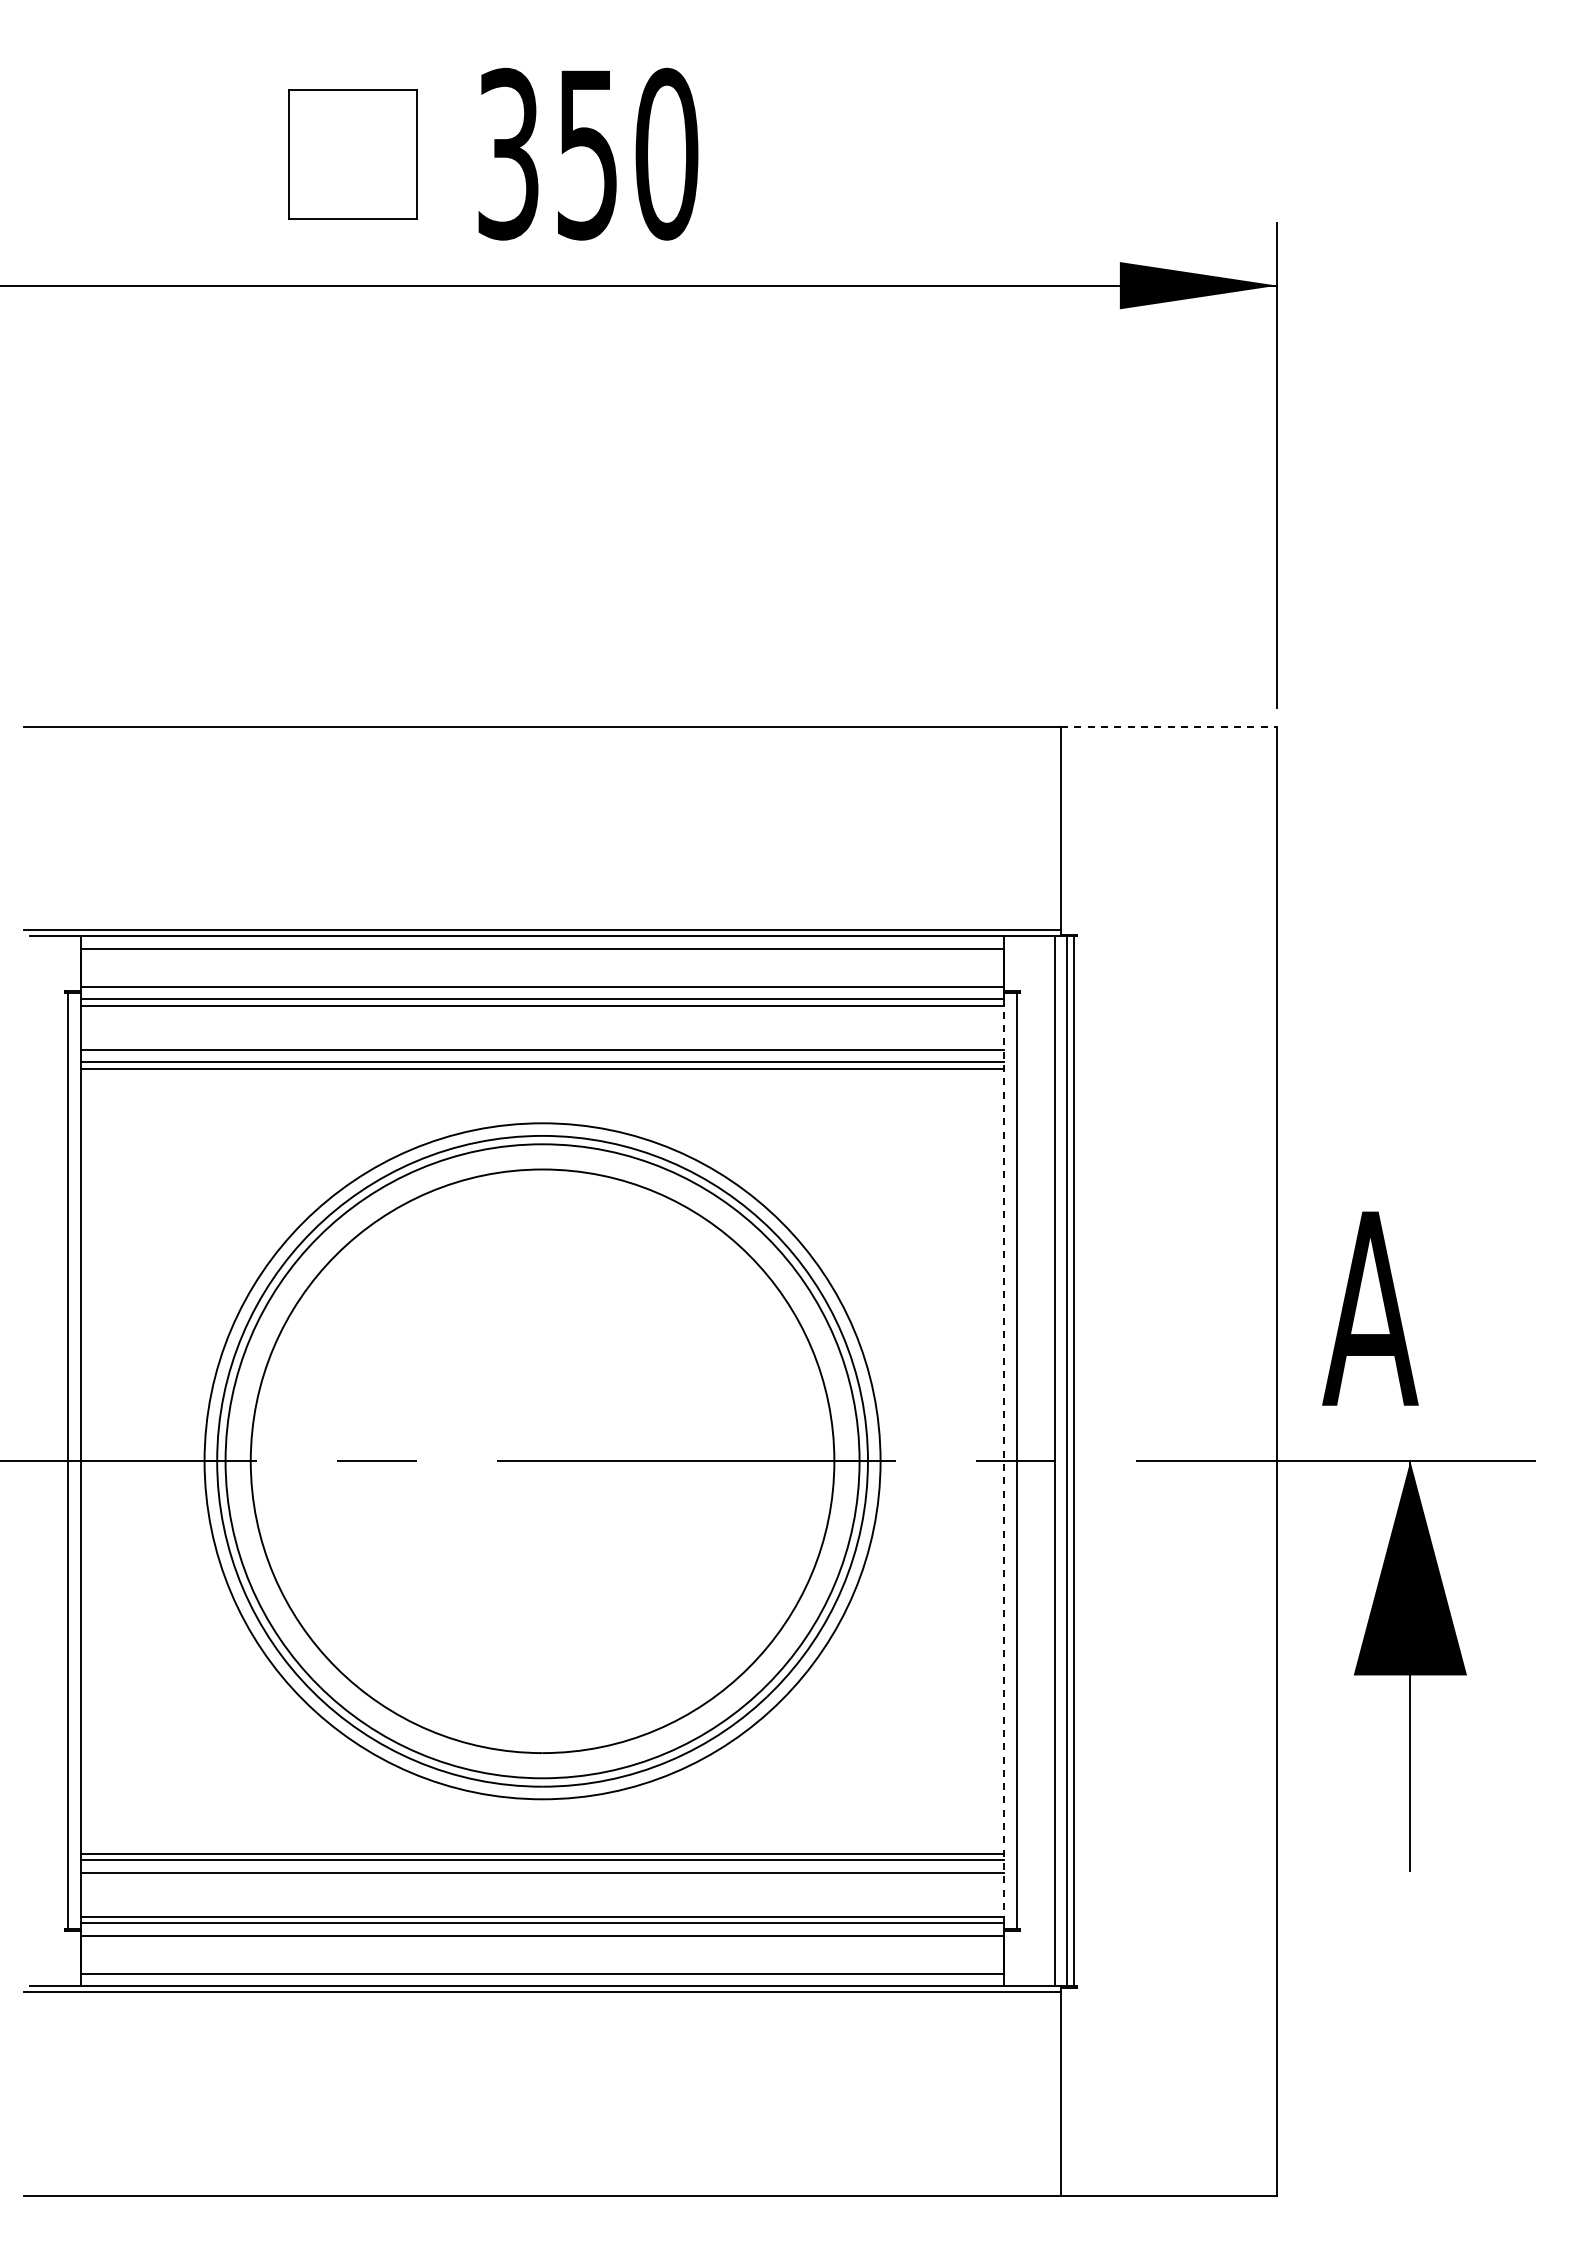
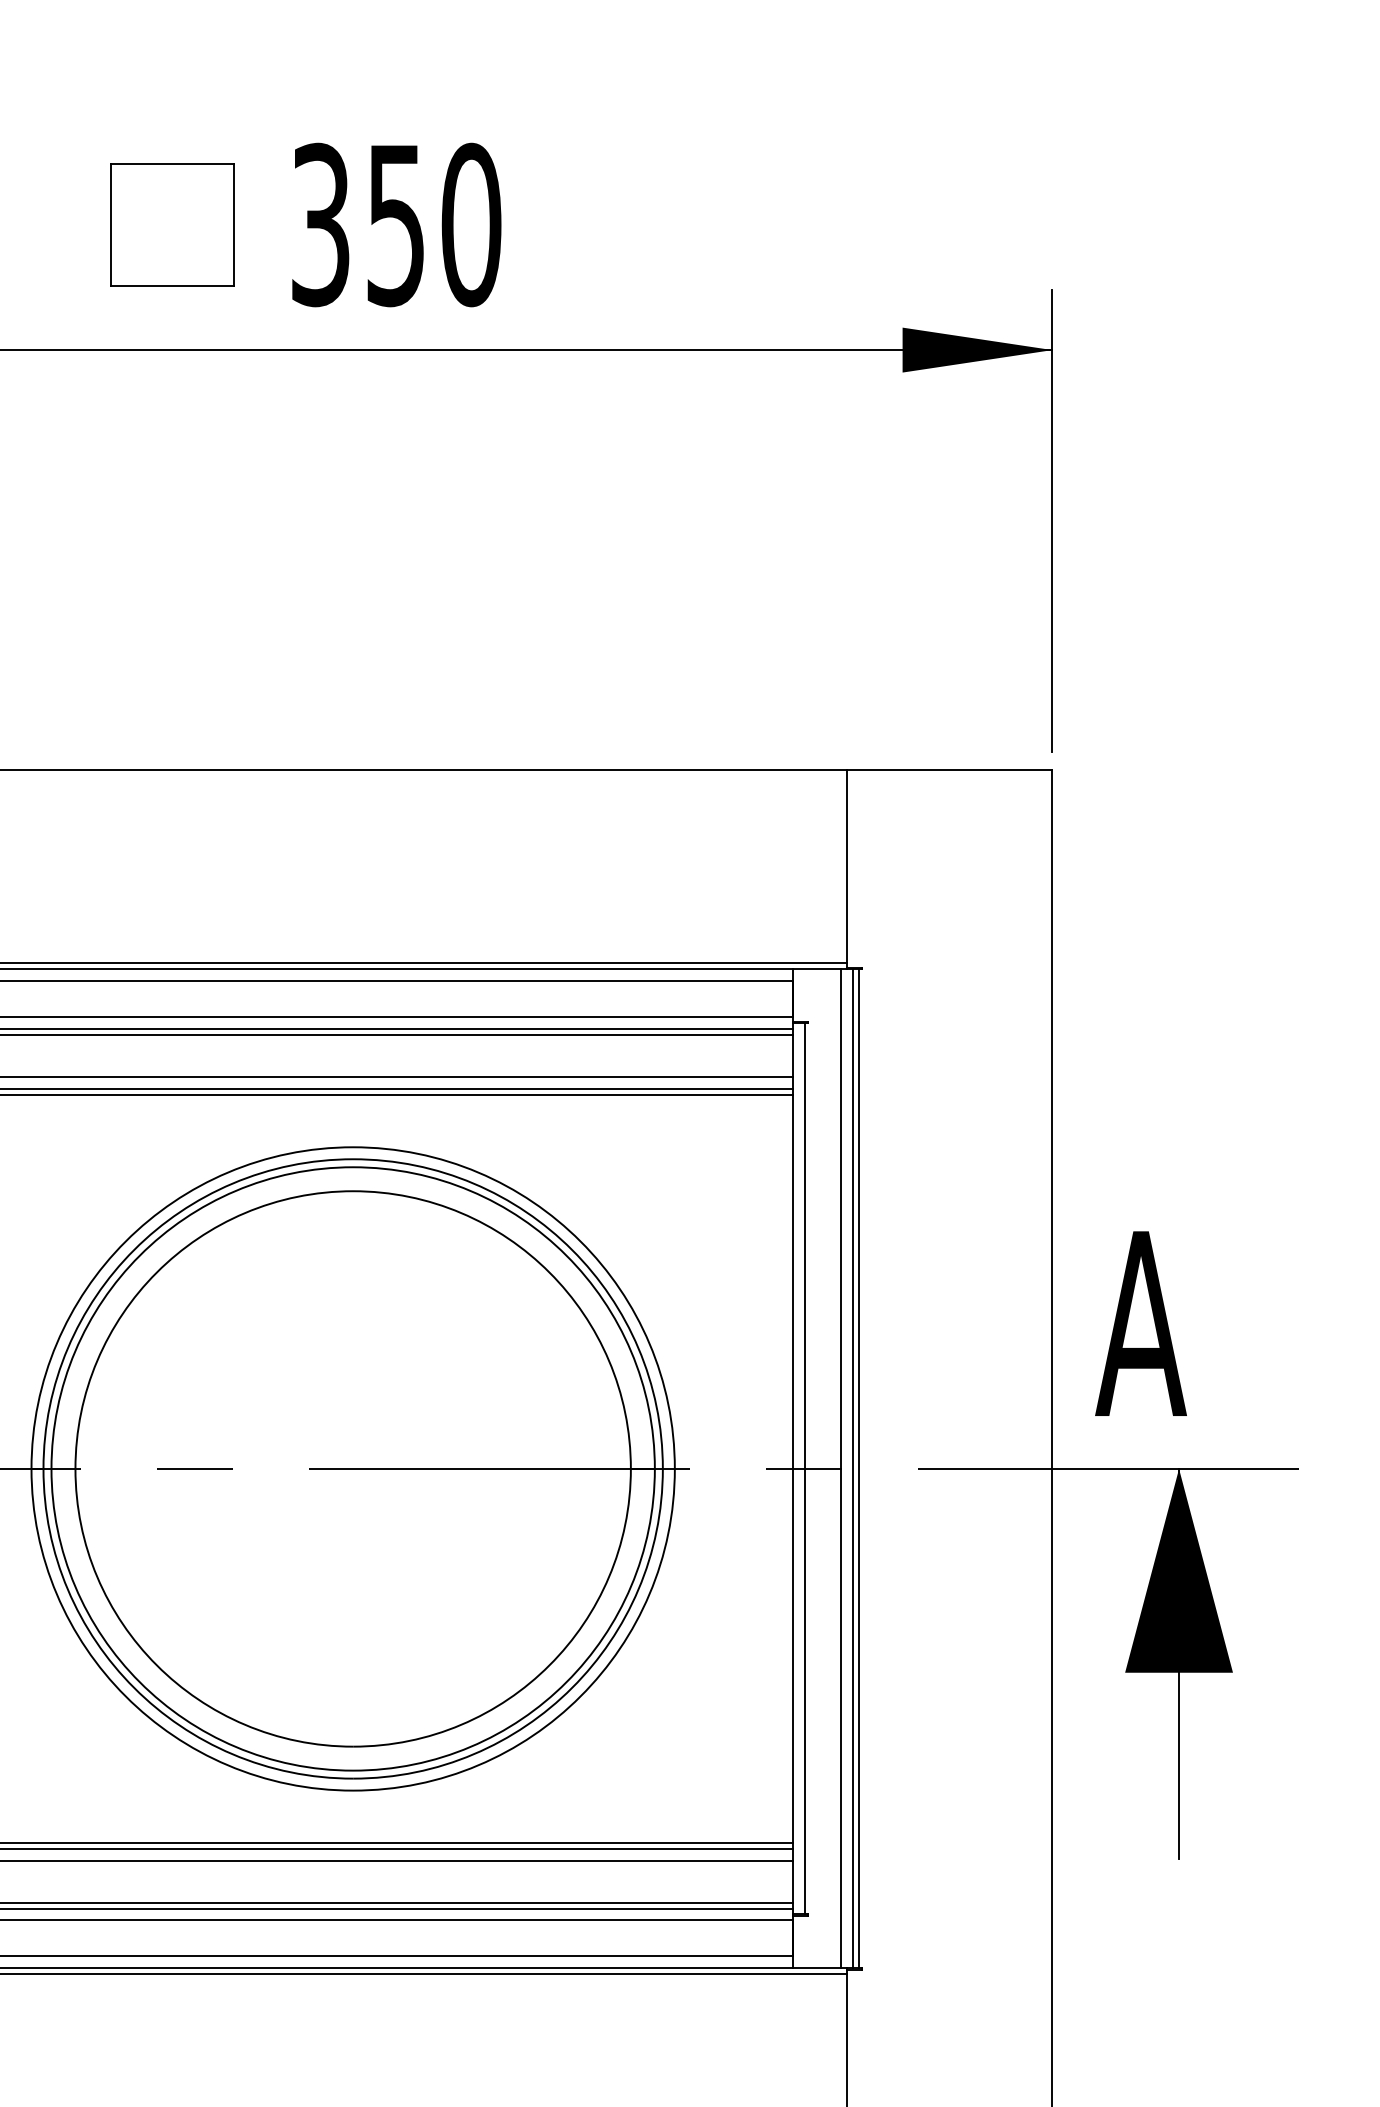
line: (1169, 726) -> (949, 769), dashed -> solid
line: (1004, 1461) -> (792, 1469), dashed -> solid

